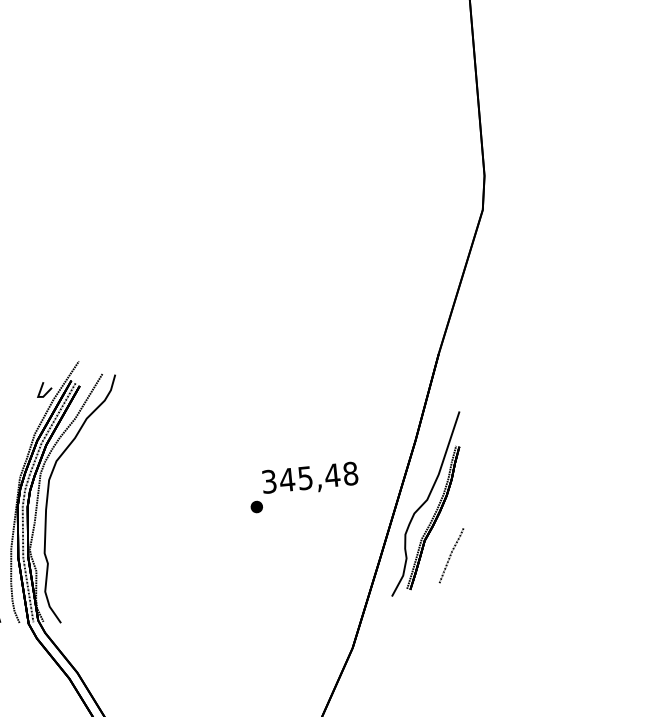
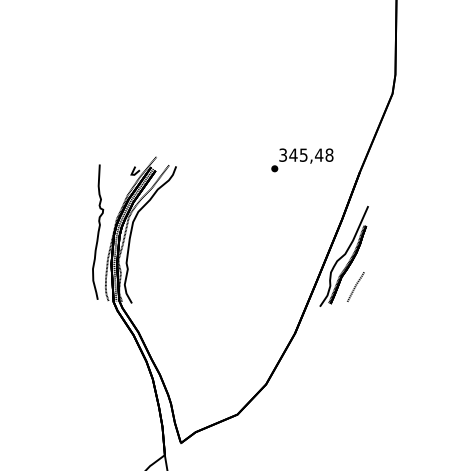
text: (304, 487) -> (302, 160), moved

